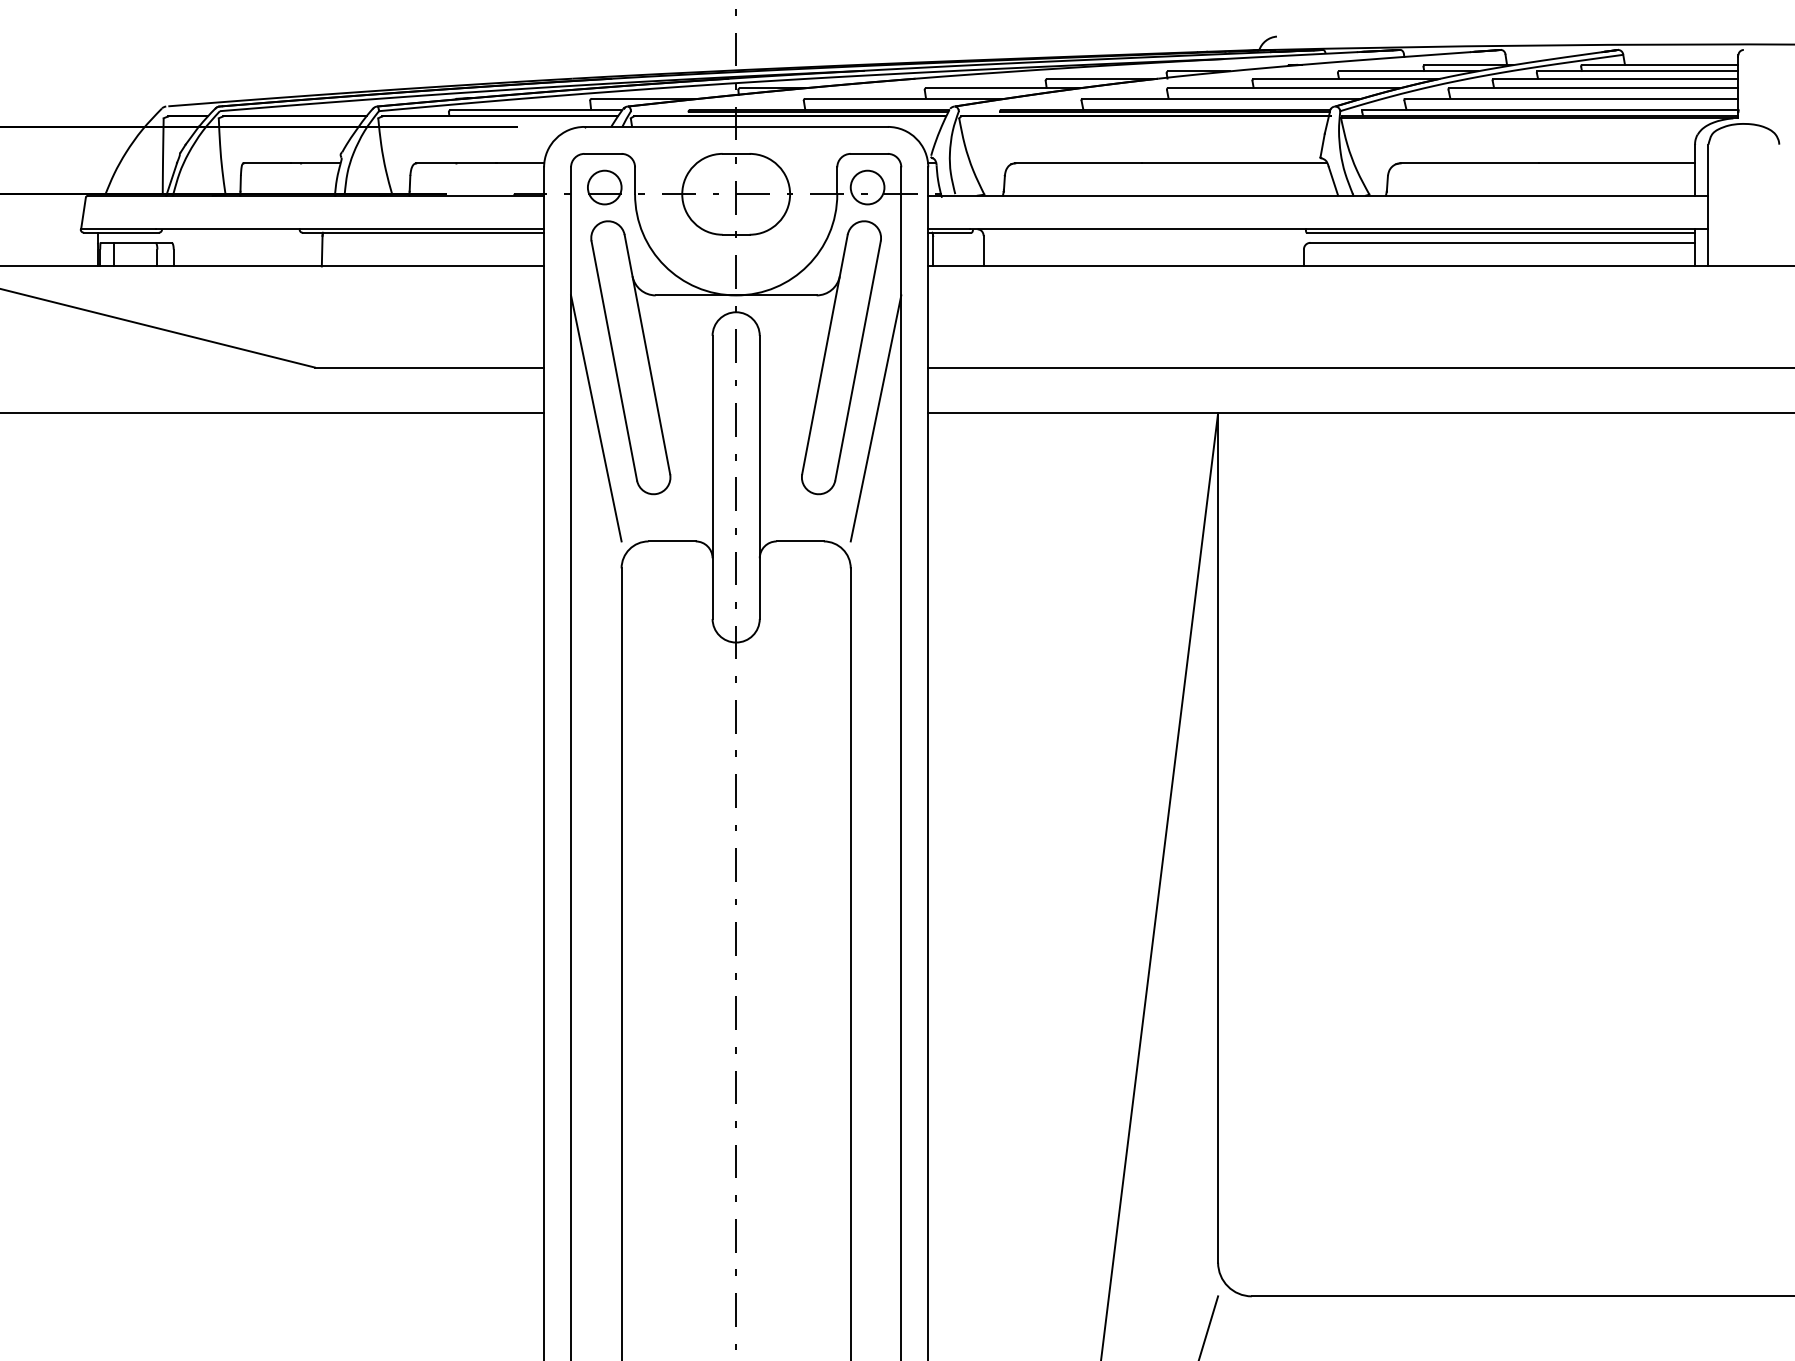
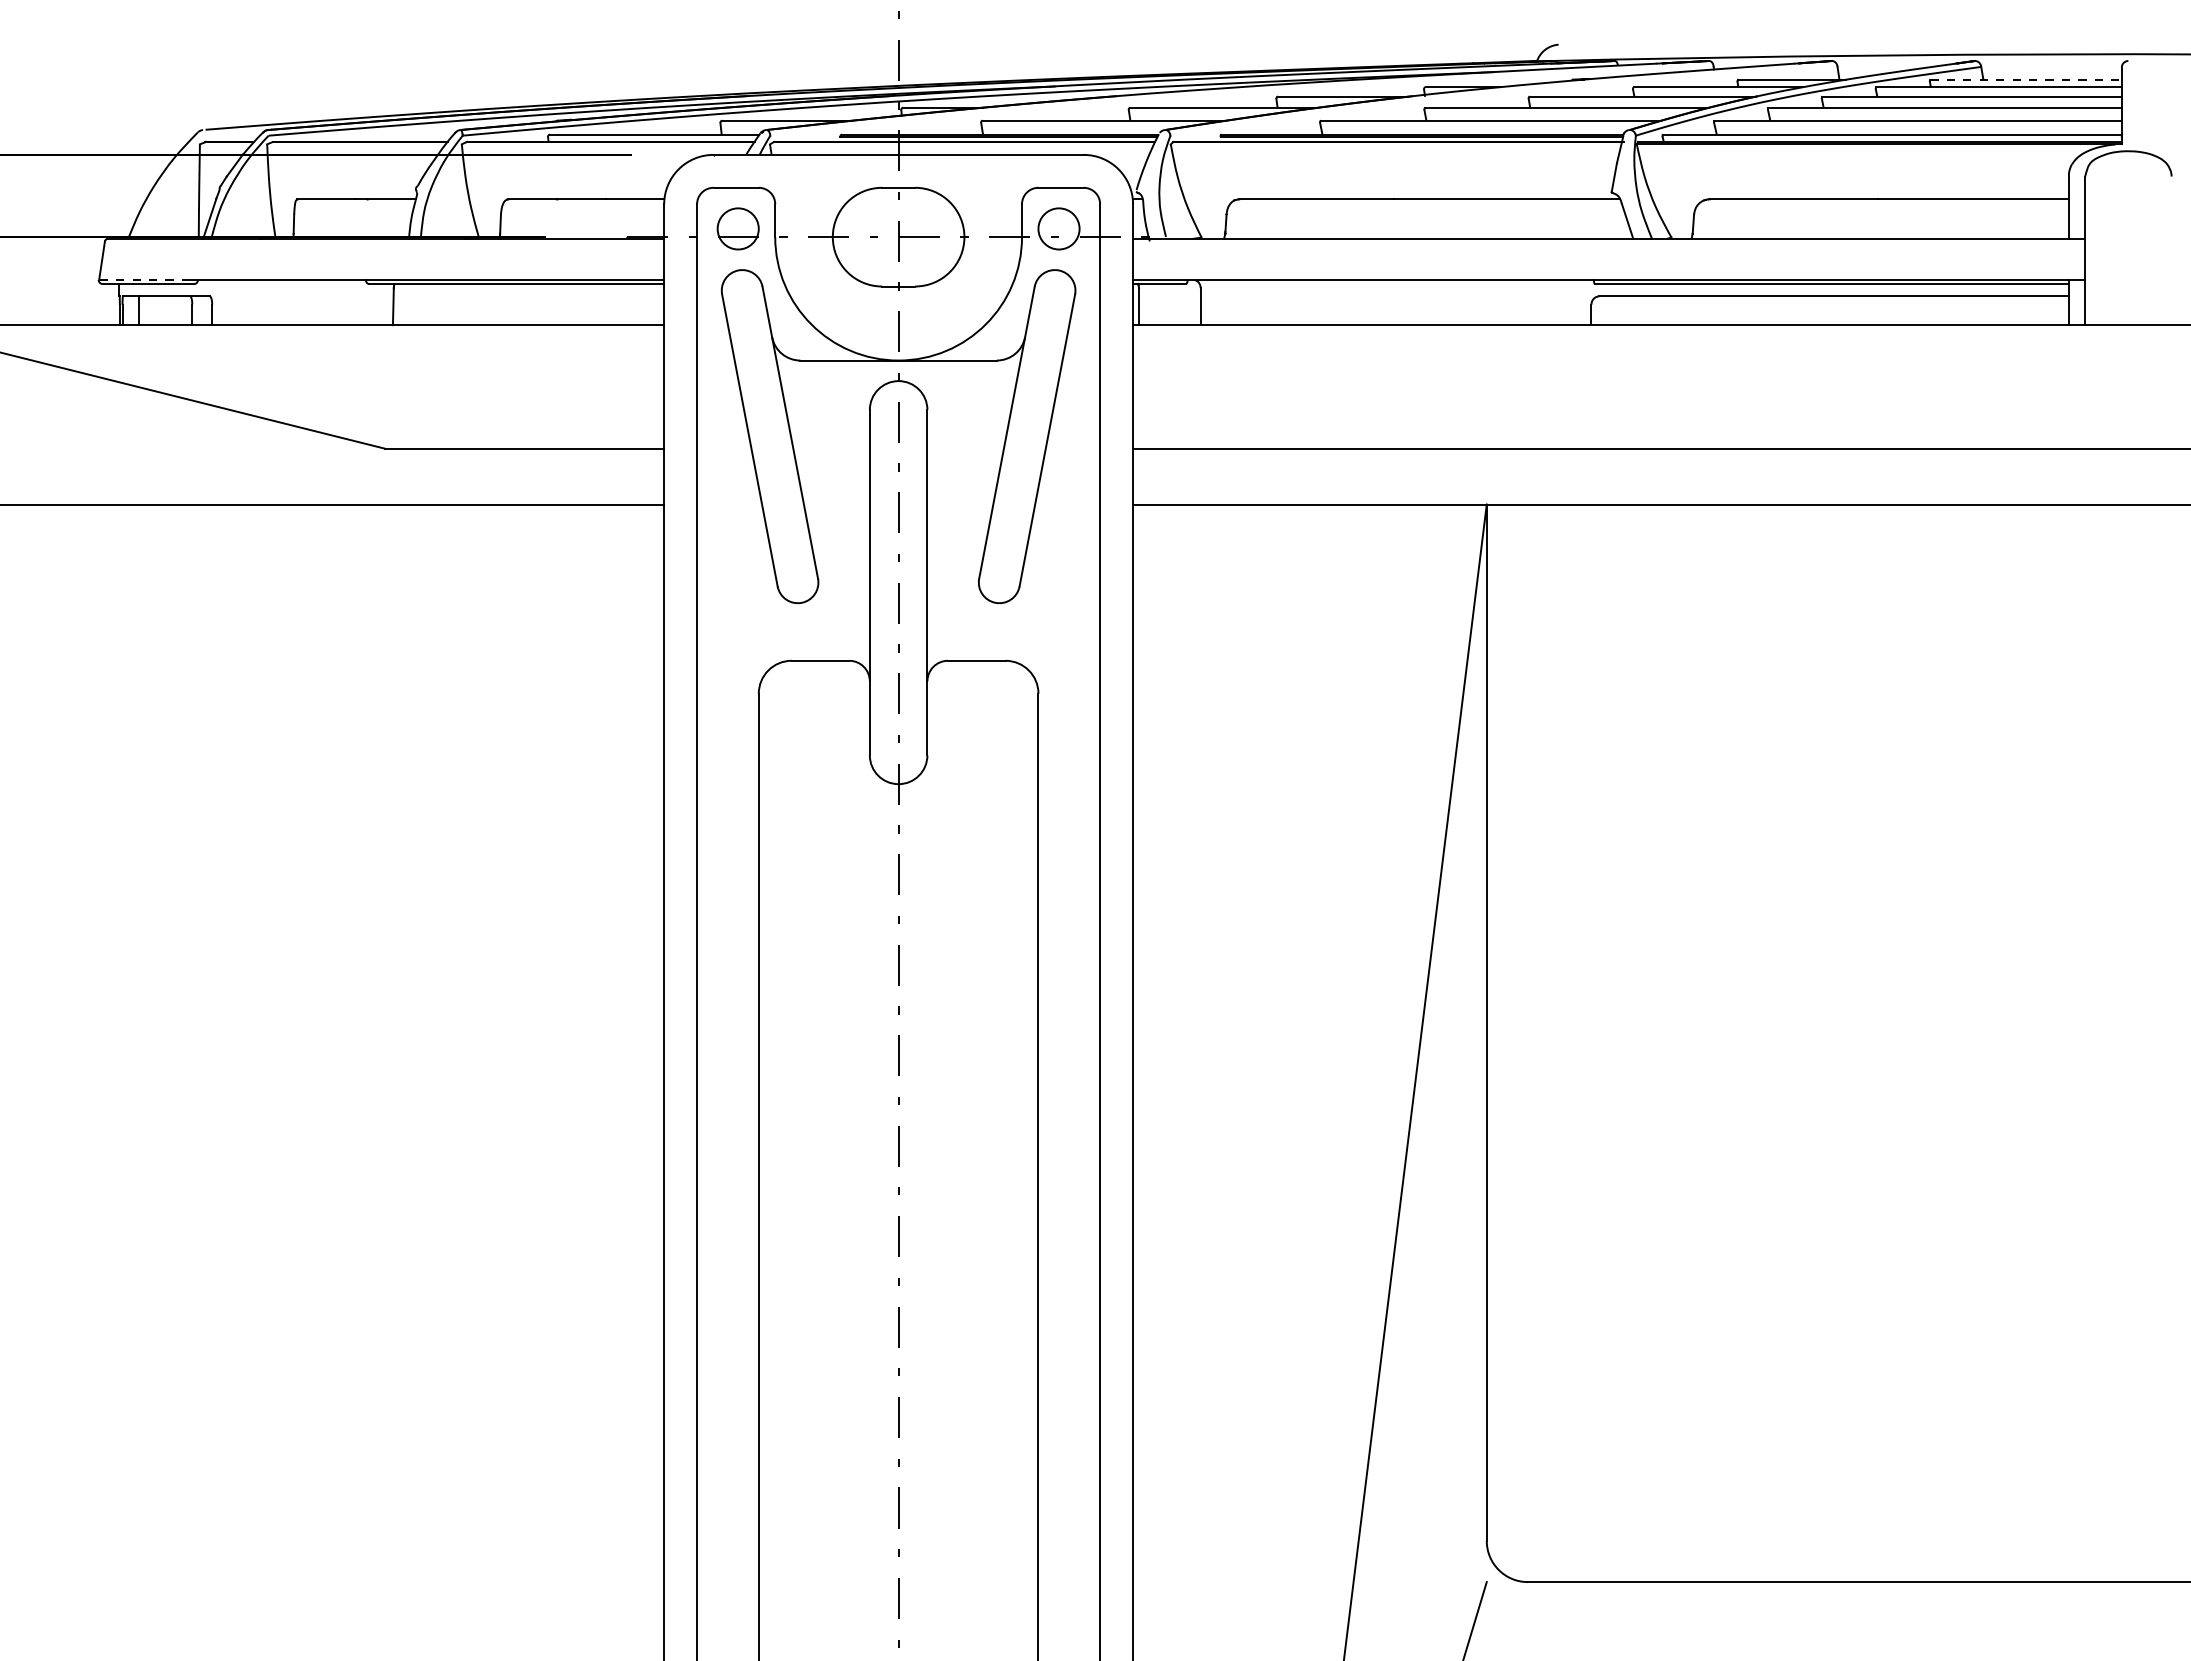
line: (1660, 65) -> (2026, 79), solid -> dashed
line: (118, 229) -> (144, 279), solid -> dashed
line: (595, 418) -> (727, 510), removed
line: (876, 418) -> (1069, 510), removed

